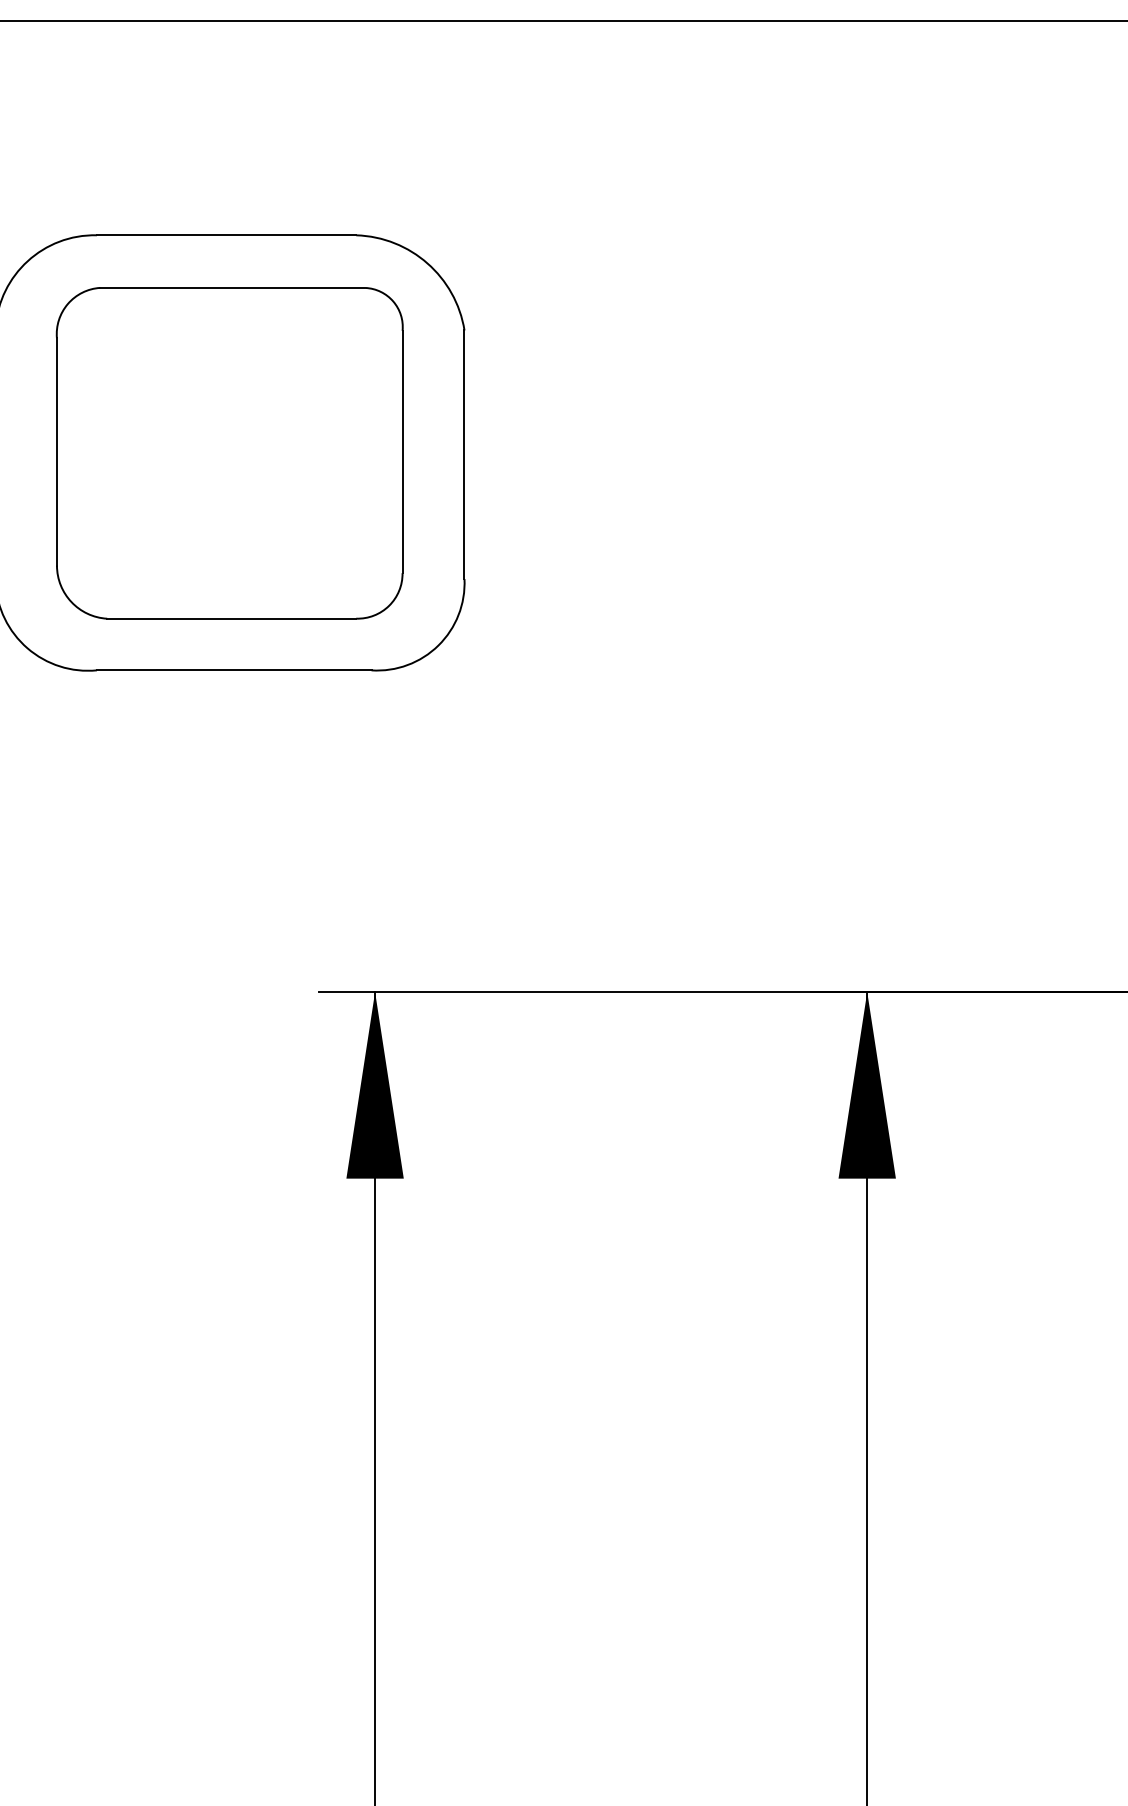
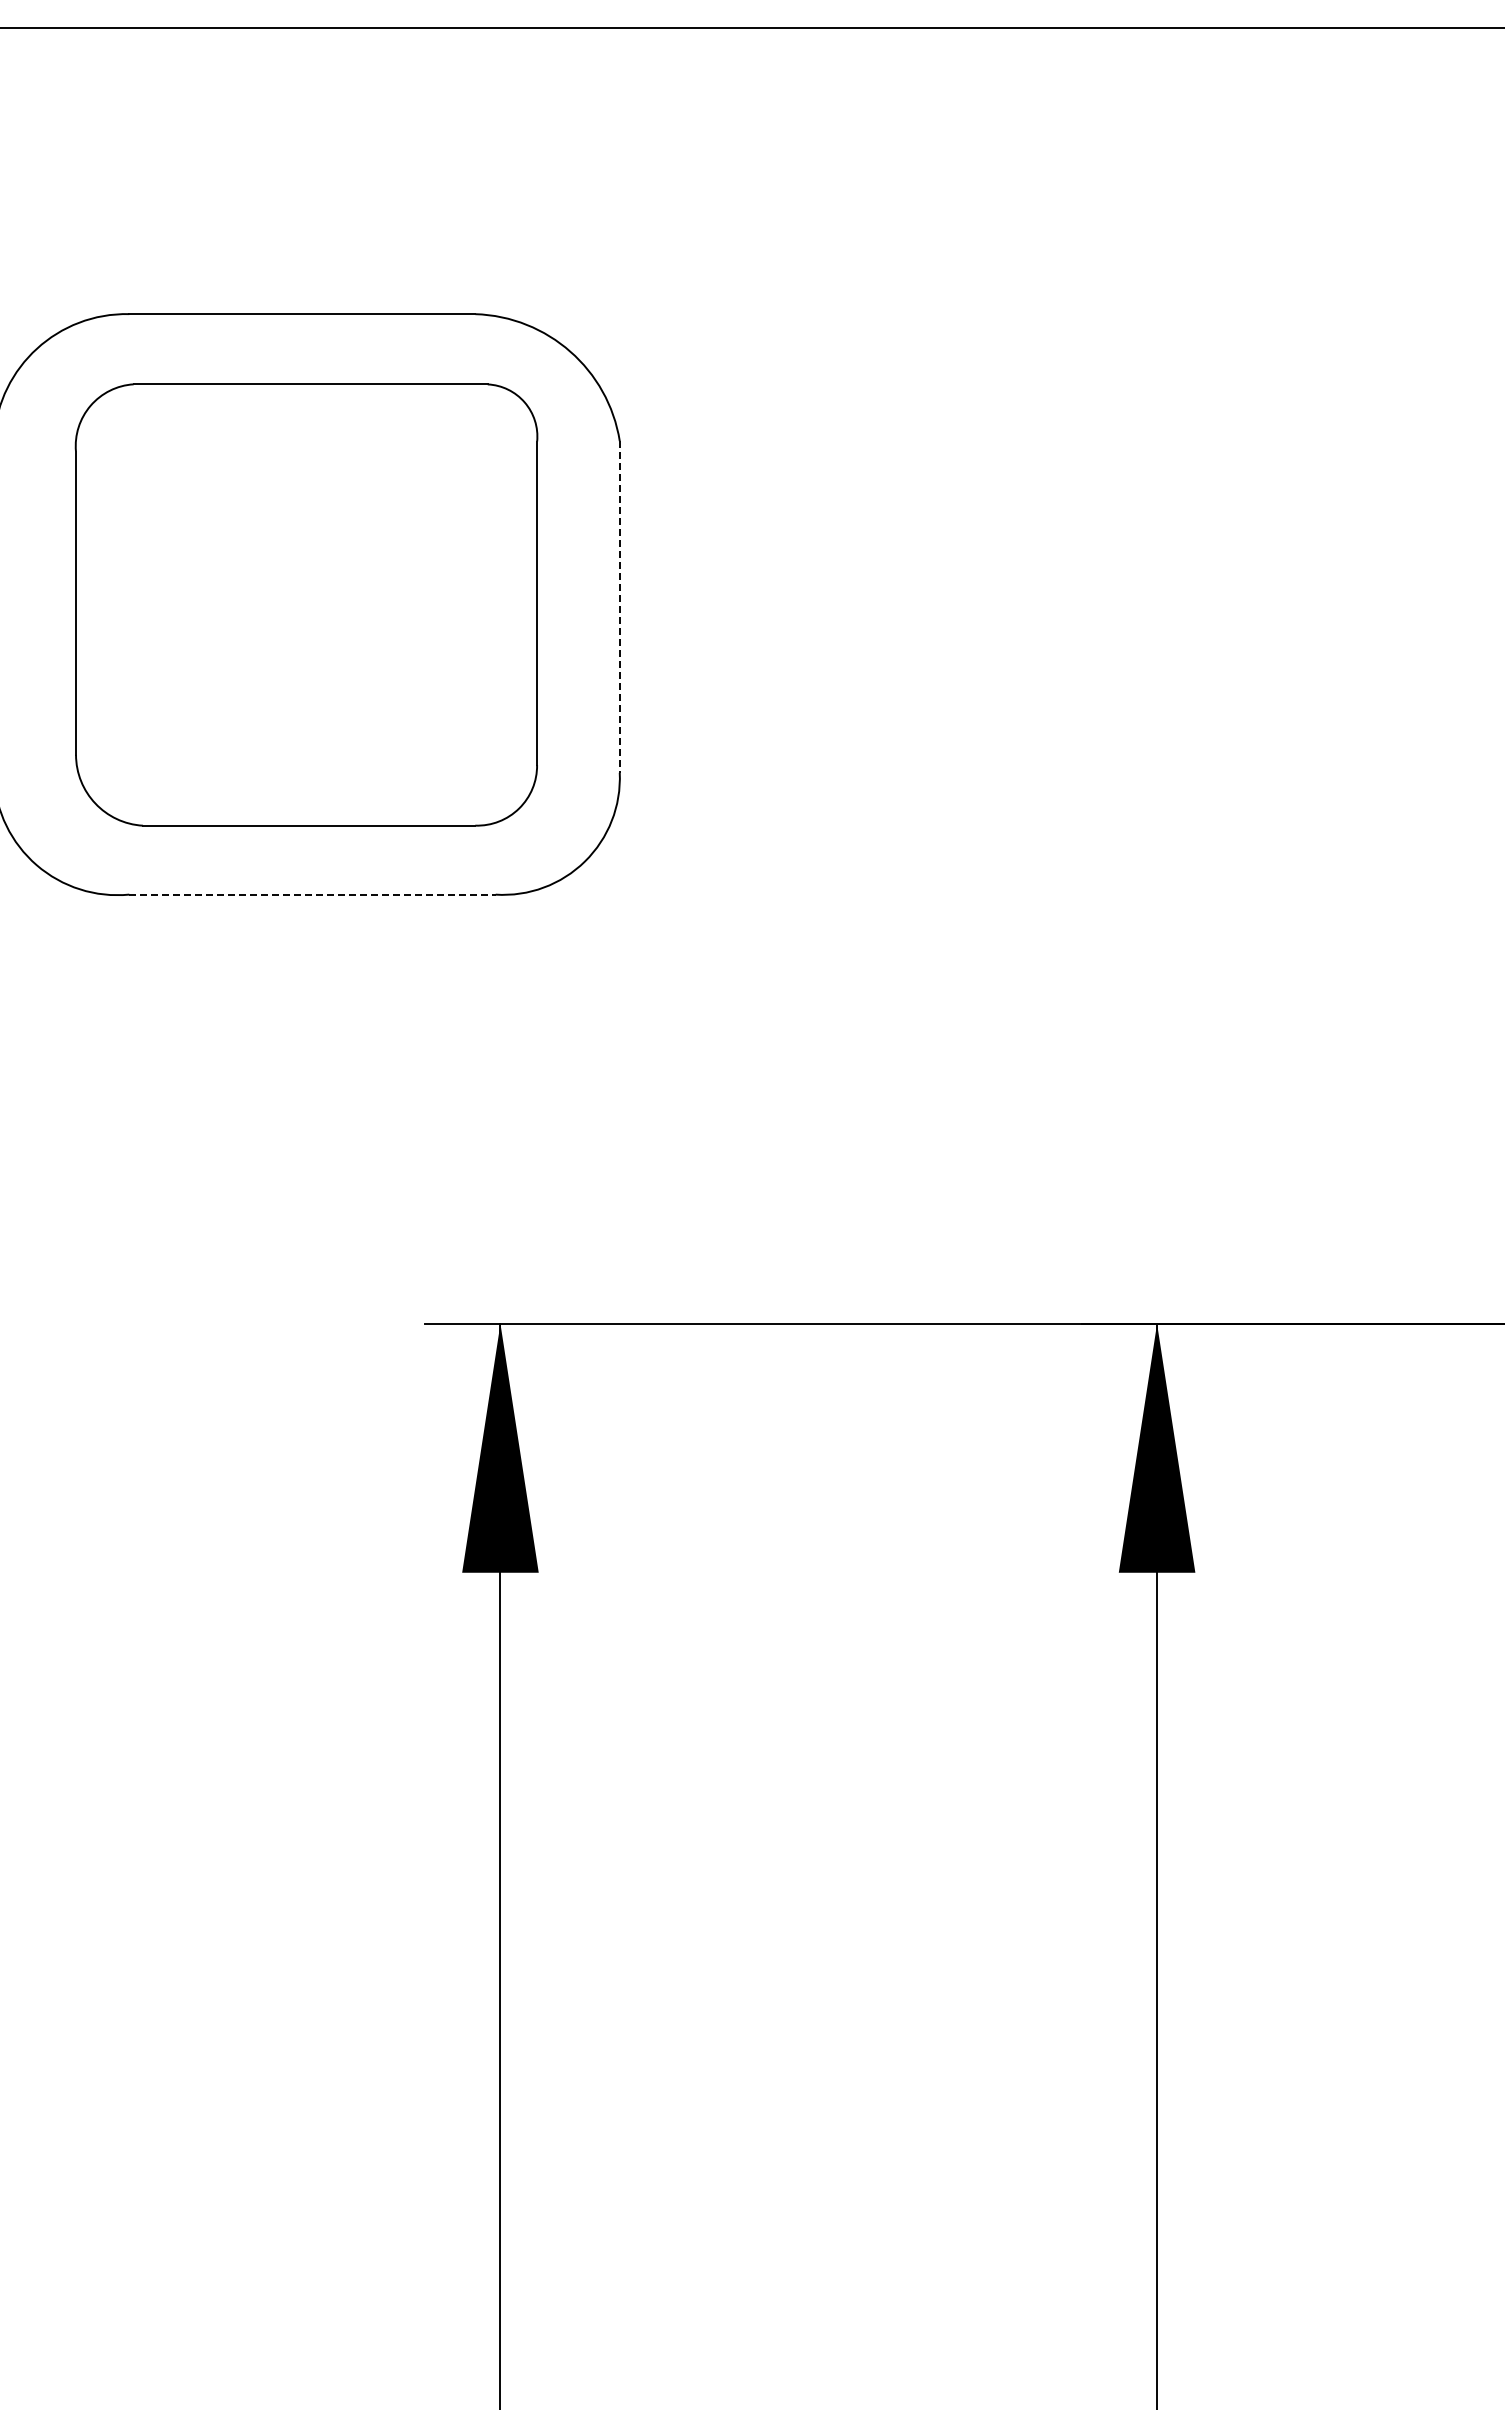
line: (464, 454) -> (619, 606), solid -> dashed
line: (234, 670) -> (313, 894), solid -> dashed

